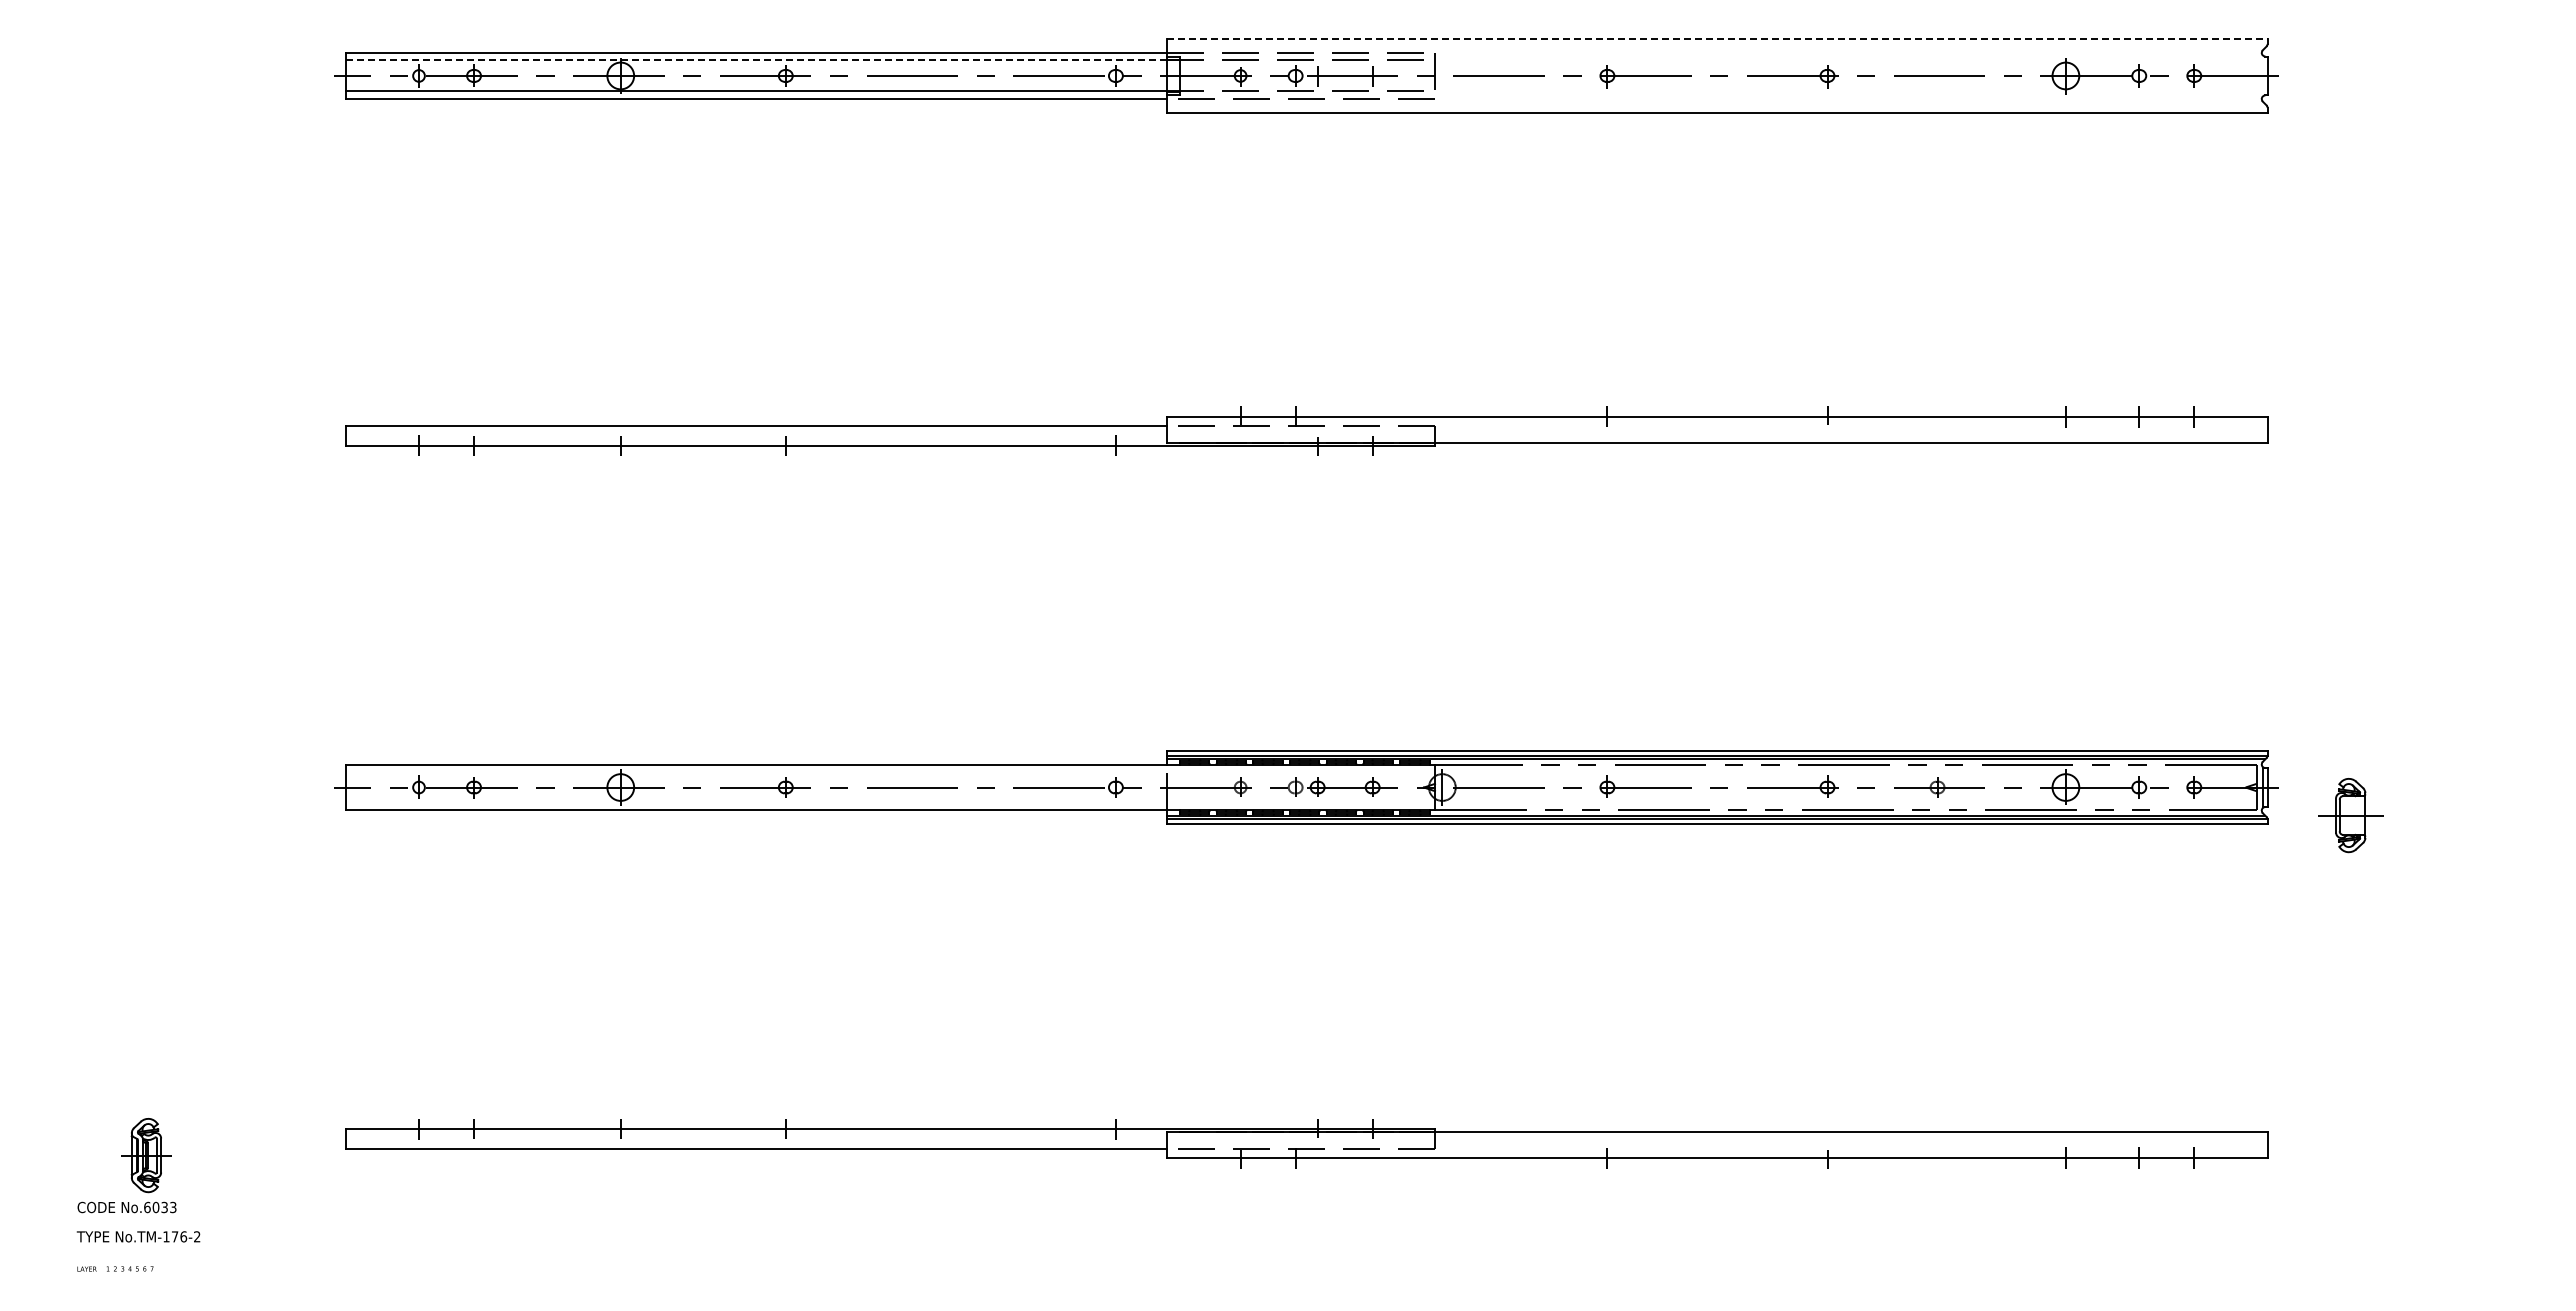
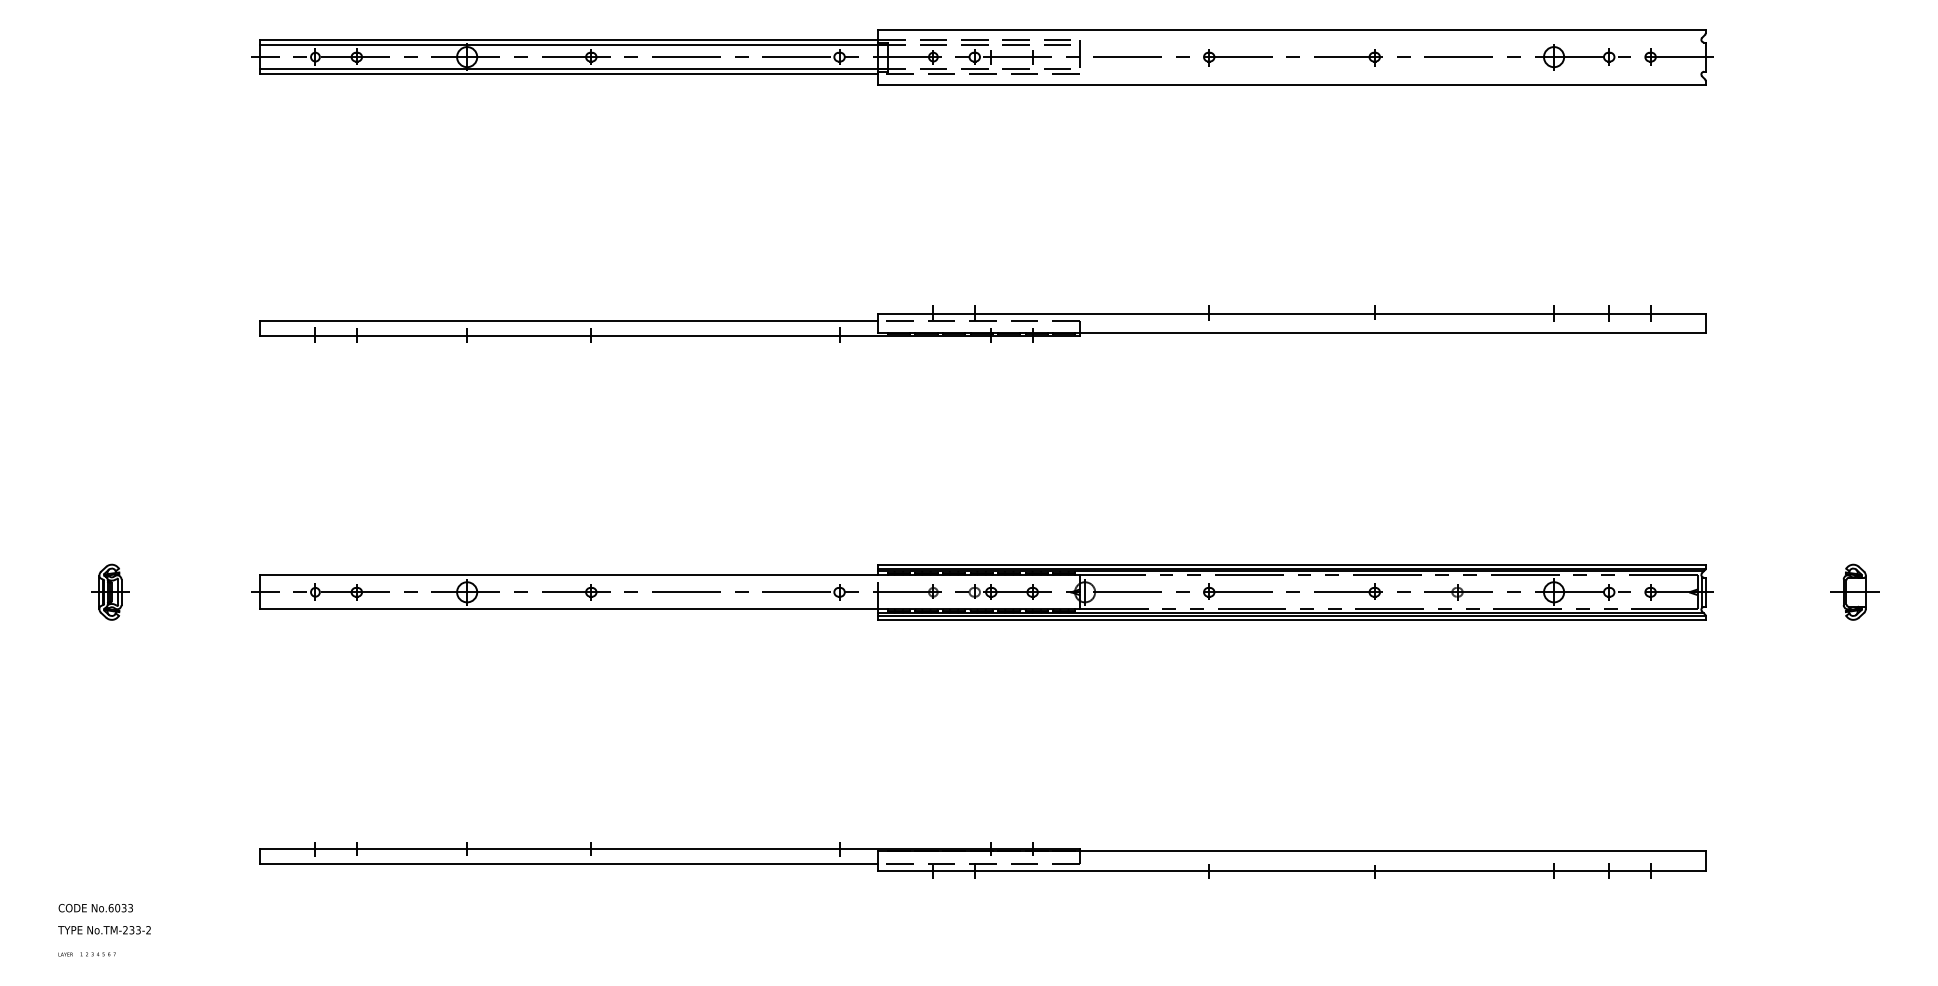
line: (1717, 39) -> (1292, 29), dashed -> solid
line: (756, 60) -> (569, 45), dashed -> solid
part: (2350, 815) -> (1854, 592), moved
part: (146, 1155) -> (110, 592), moved
text: (175, 1236) -> (132, 929), No.TM-176-2 -> No.TM-233-2

